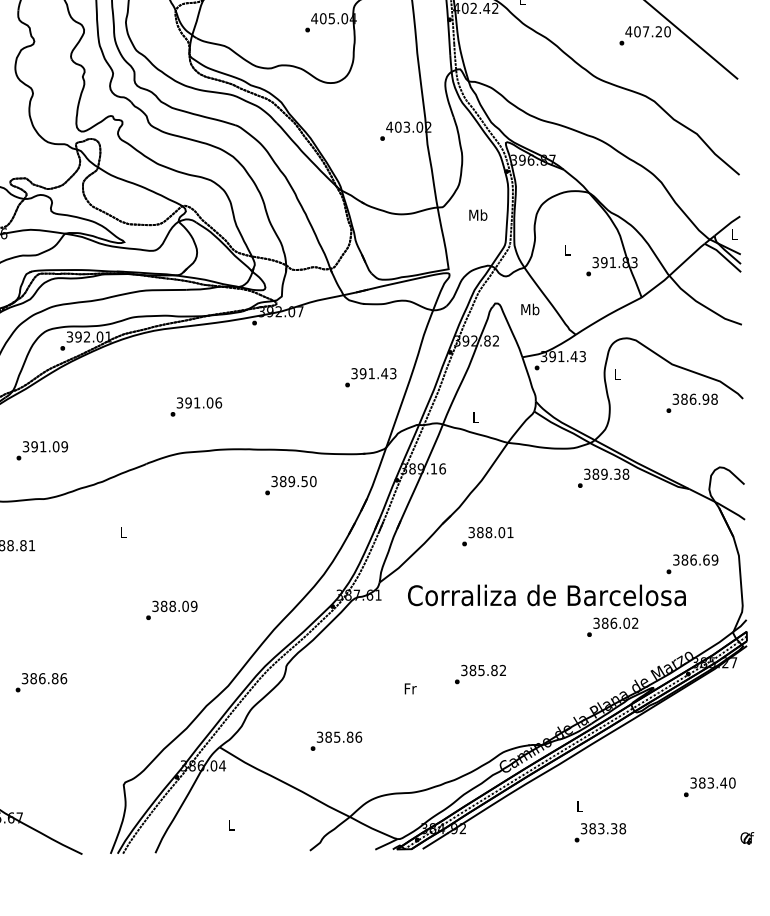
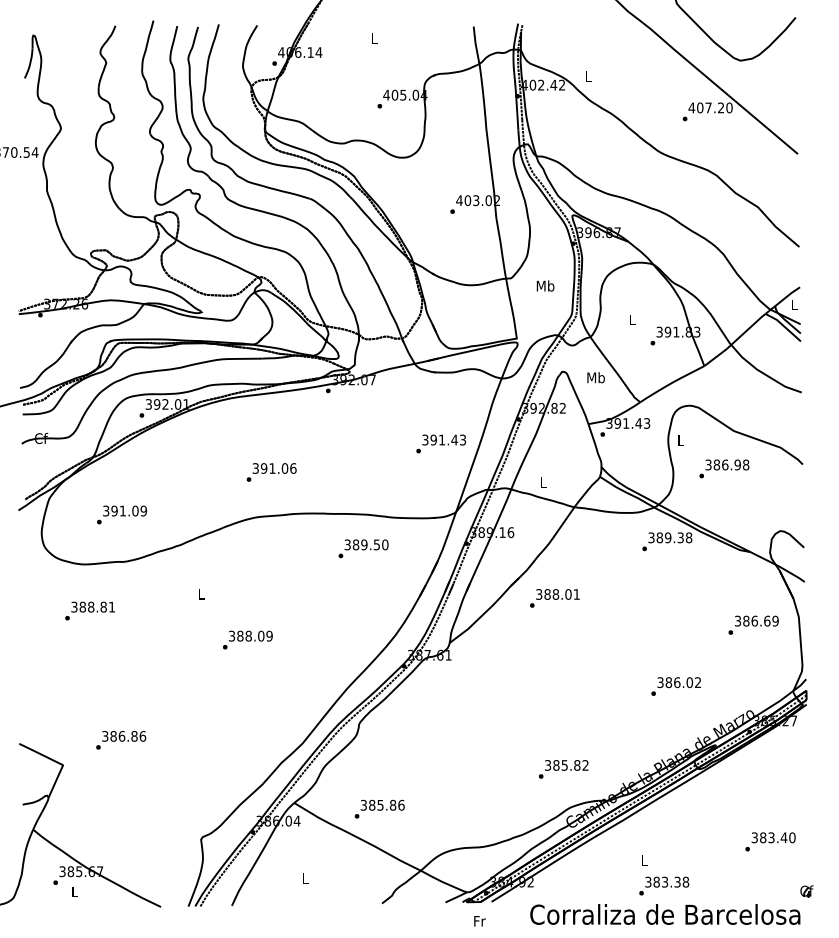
text: (692, 402) -> (724, 468), moved
text: (547, 595) -> (665, 914), moved
text: (171, 609) -> (247, 639), moved
text: (480, 674) -> (563, 769), moved
text: (410, 689) -> (479, 921), moved
text: (336, 740) -> (379, 808), moved

